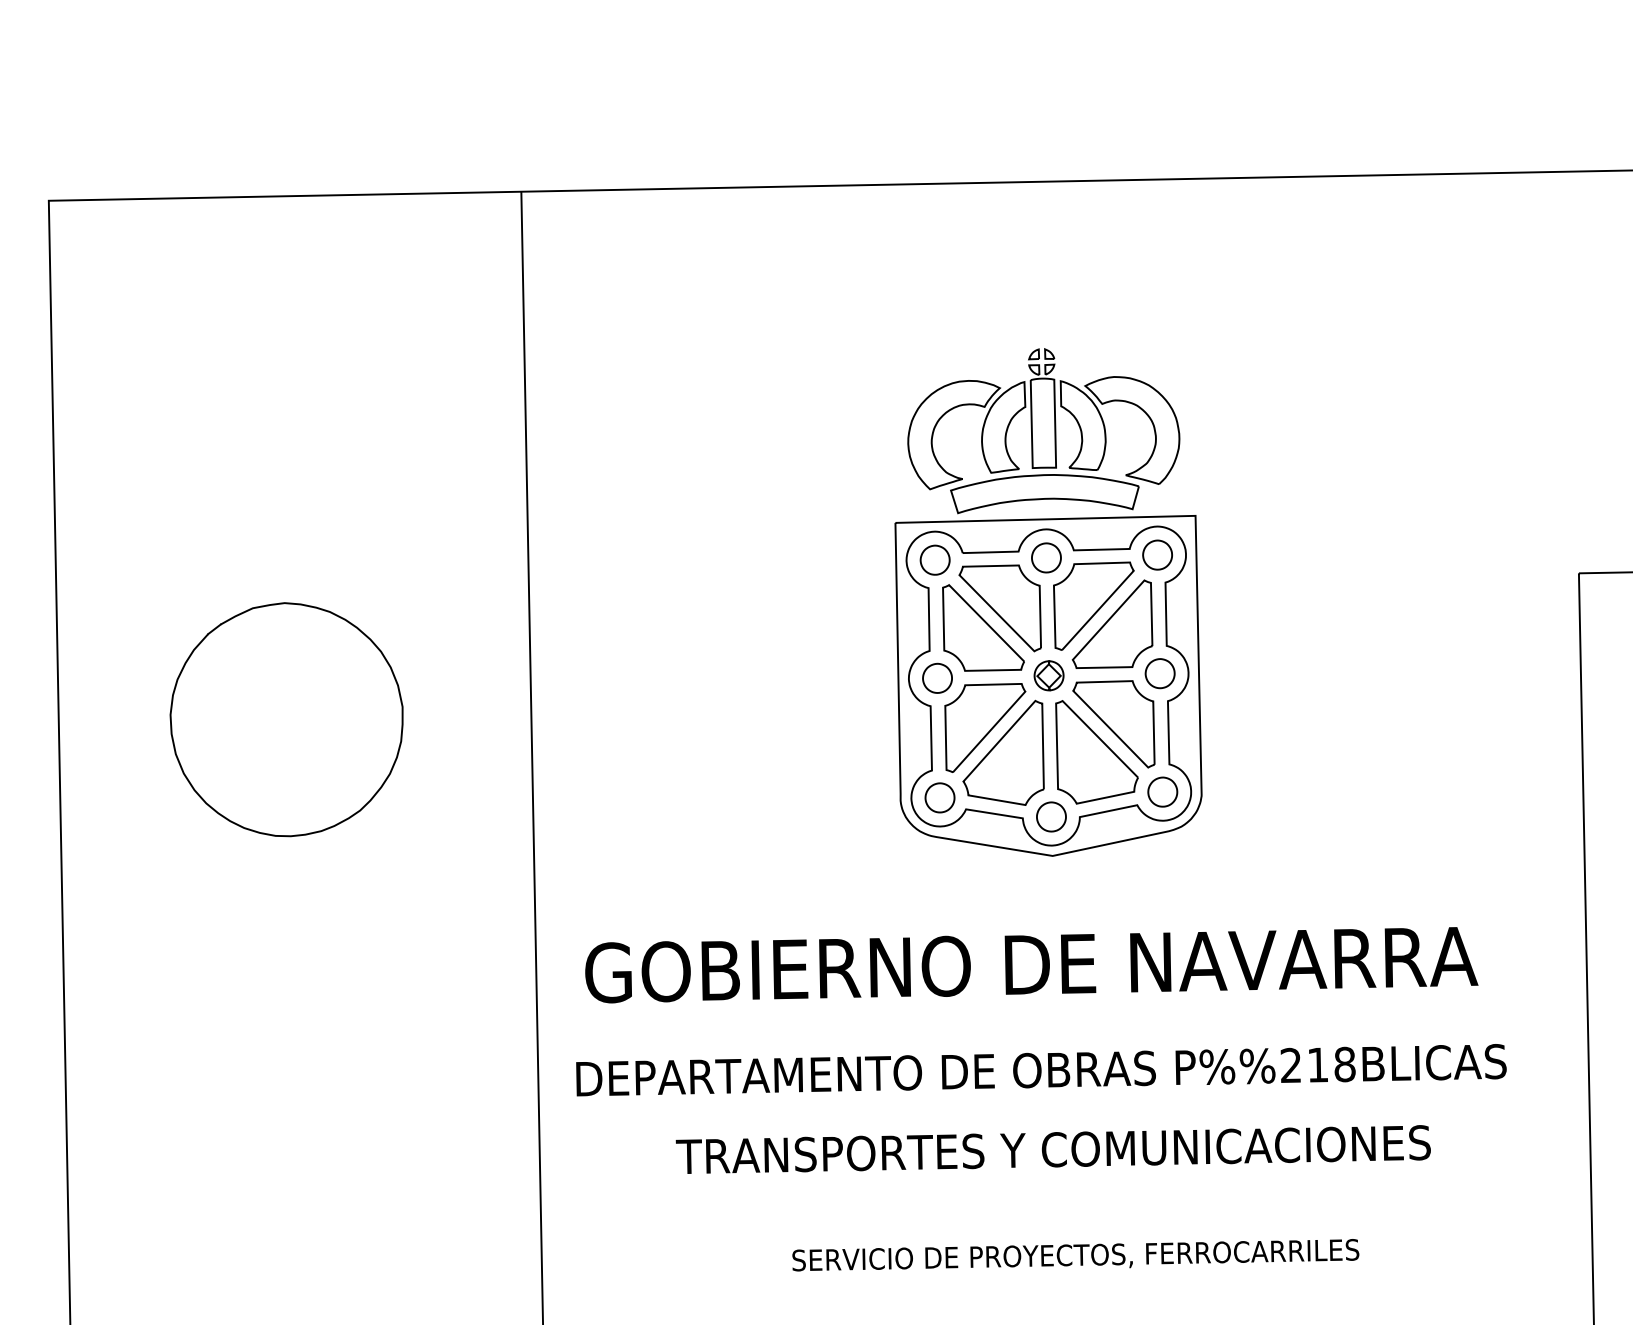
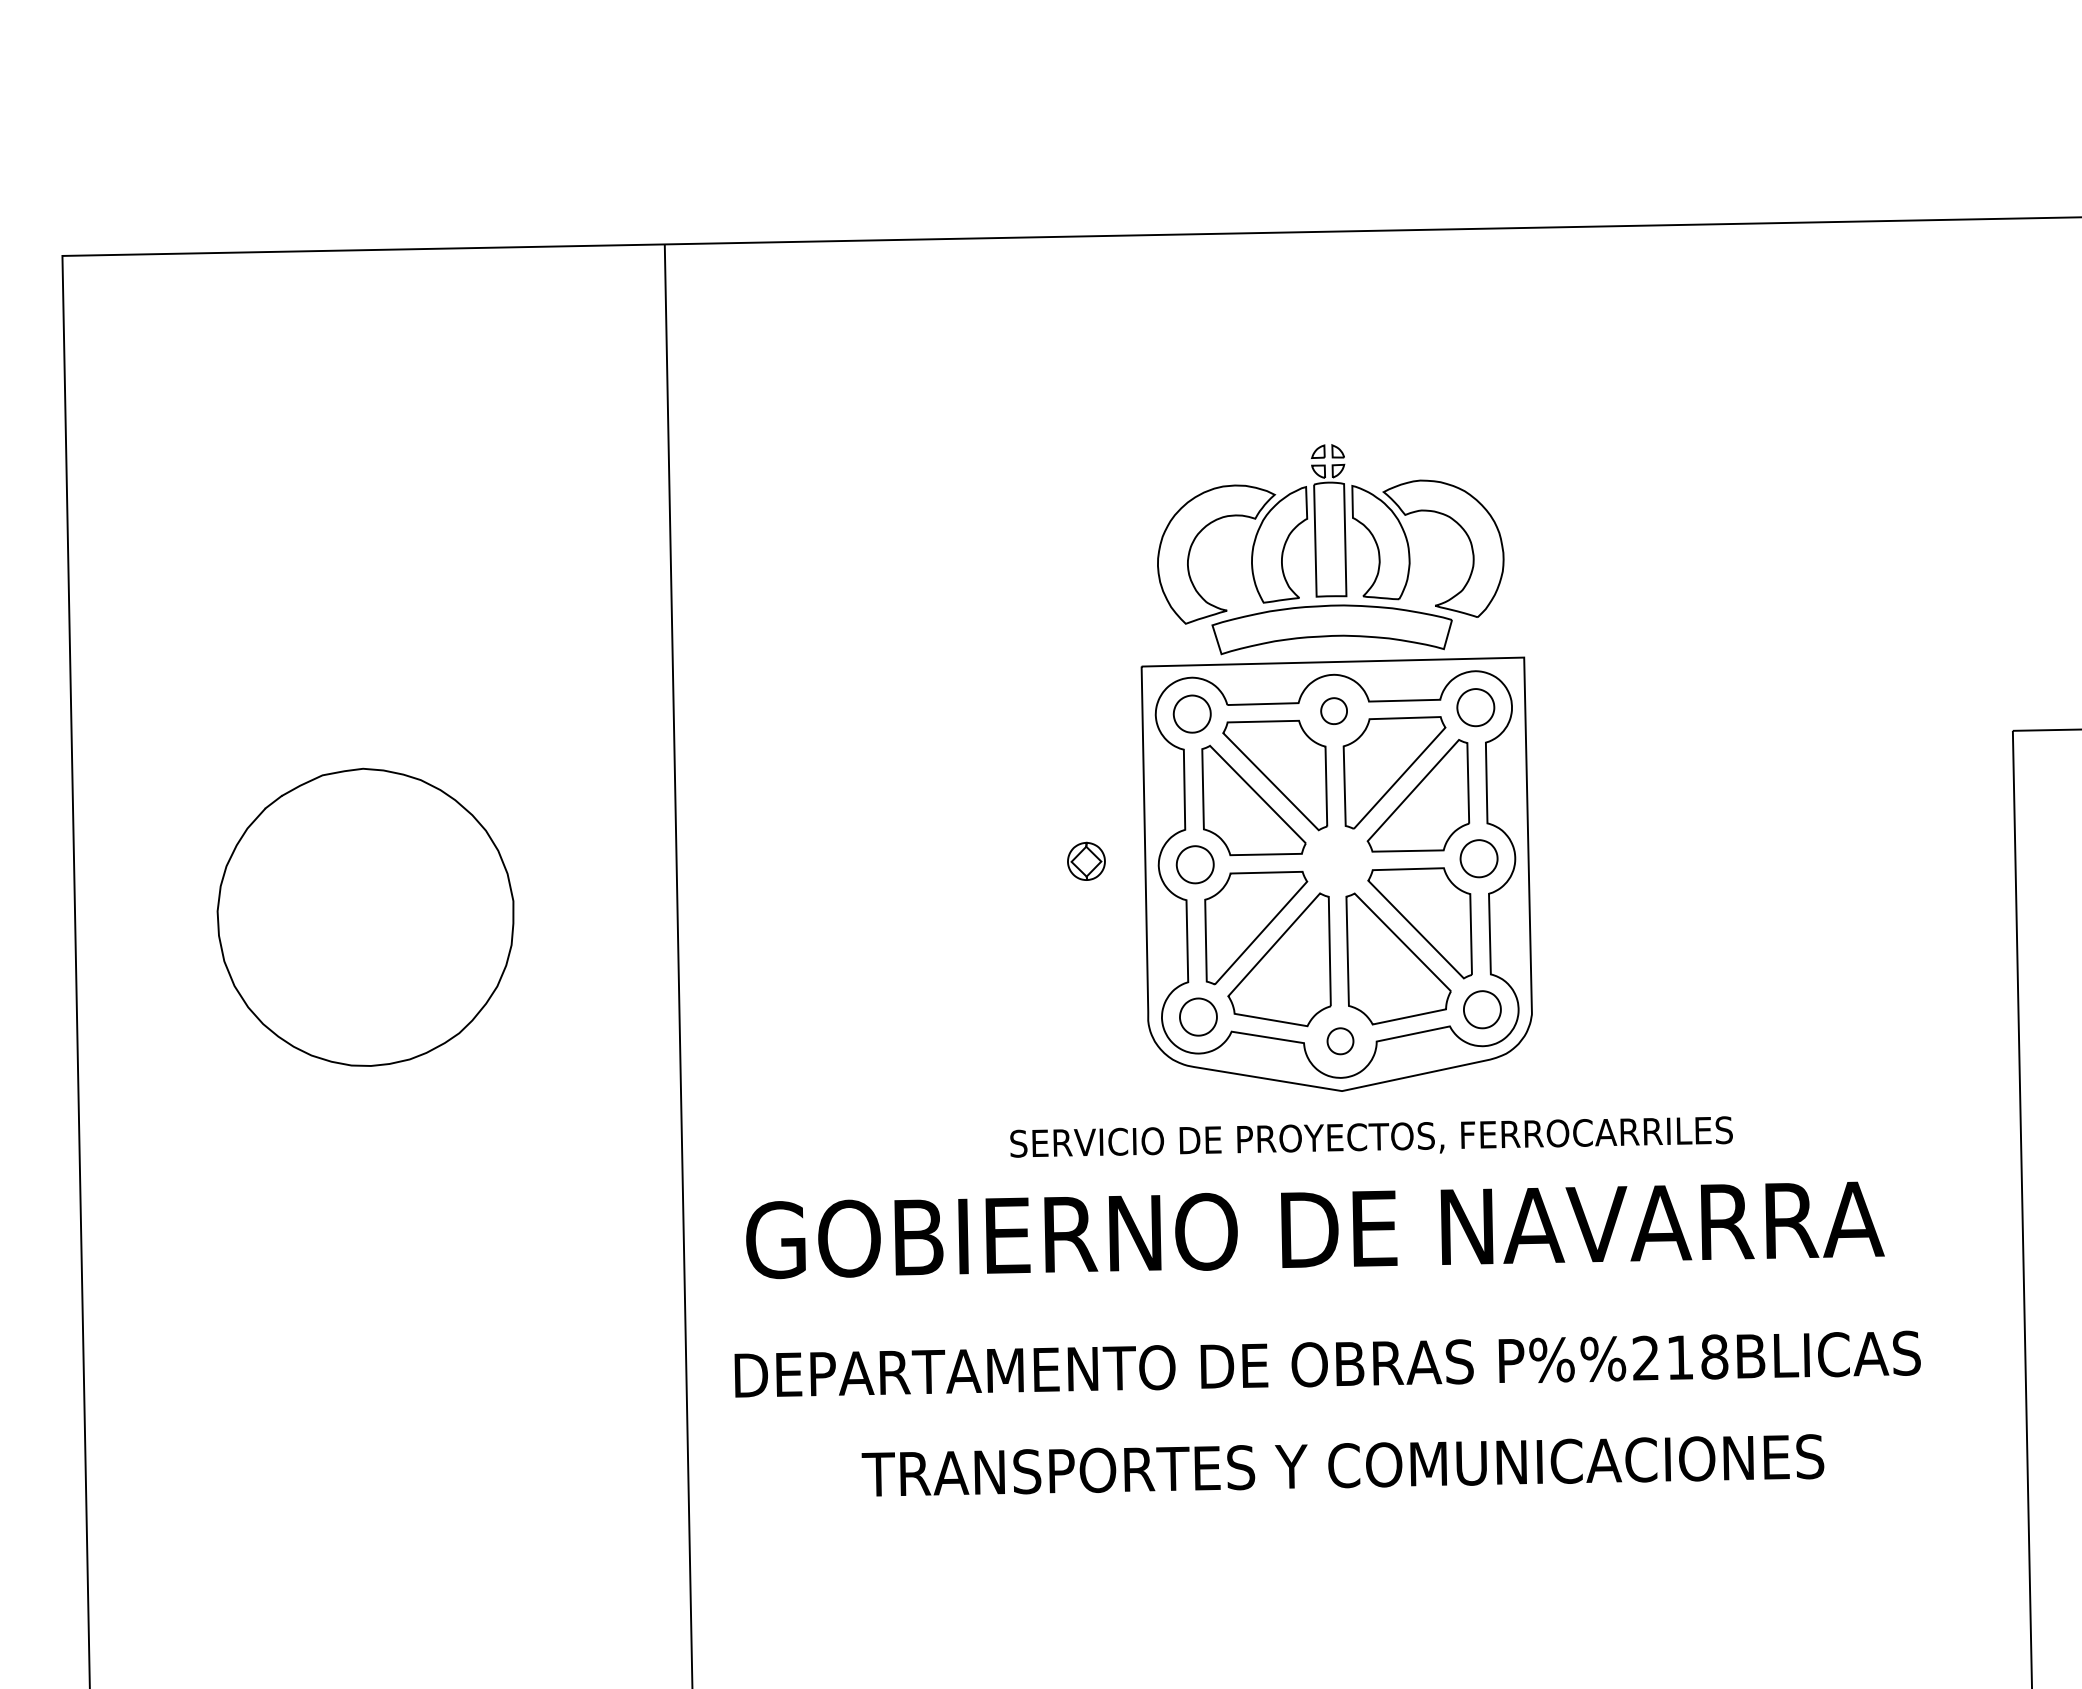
part: (1045, 557) -> (1333, 710), size x0.7
part: (1049, 675) -> (1086, 860), moved
part: (1051, 816) -> (1340, 1040), size x0.7
text: (1075, 1254) -> (1371, 1136), moved

